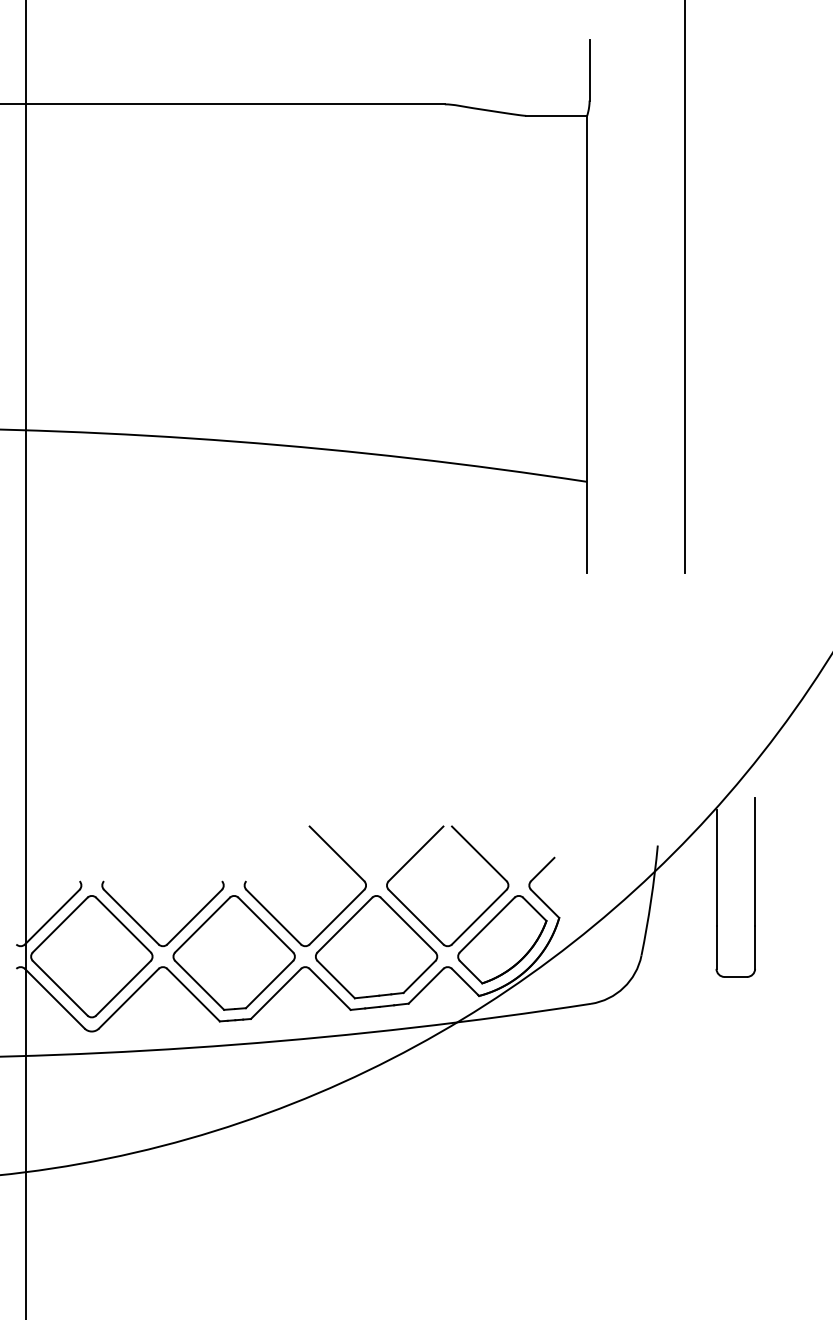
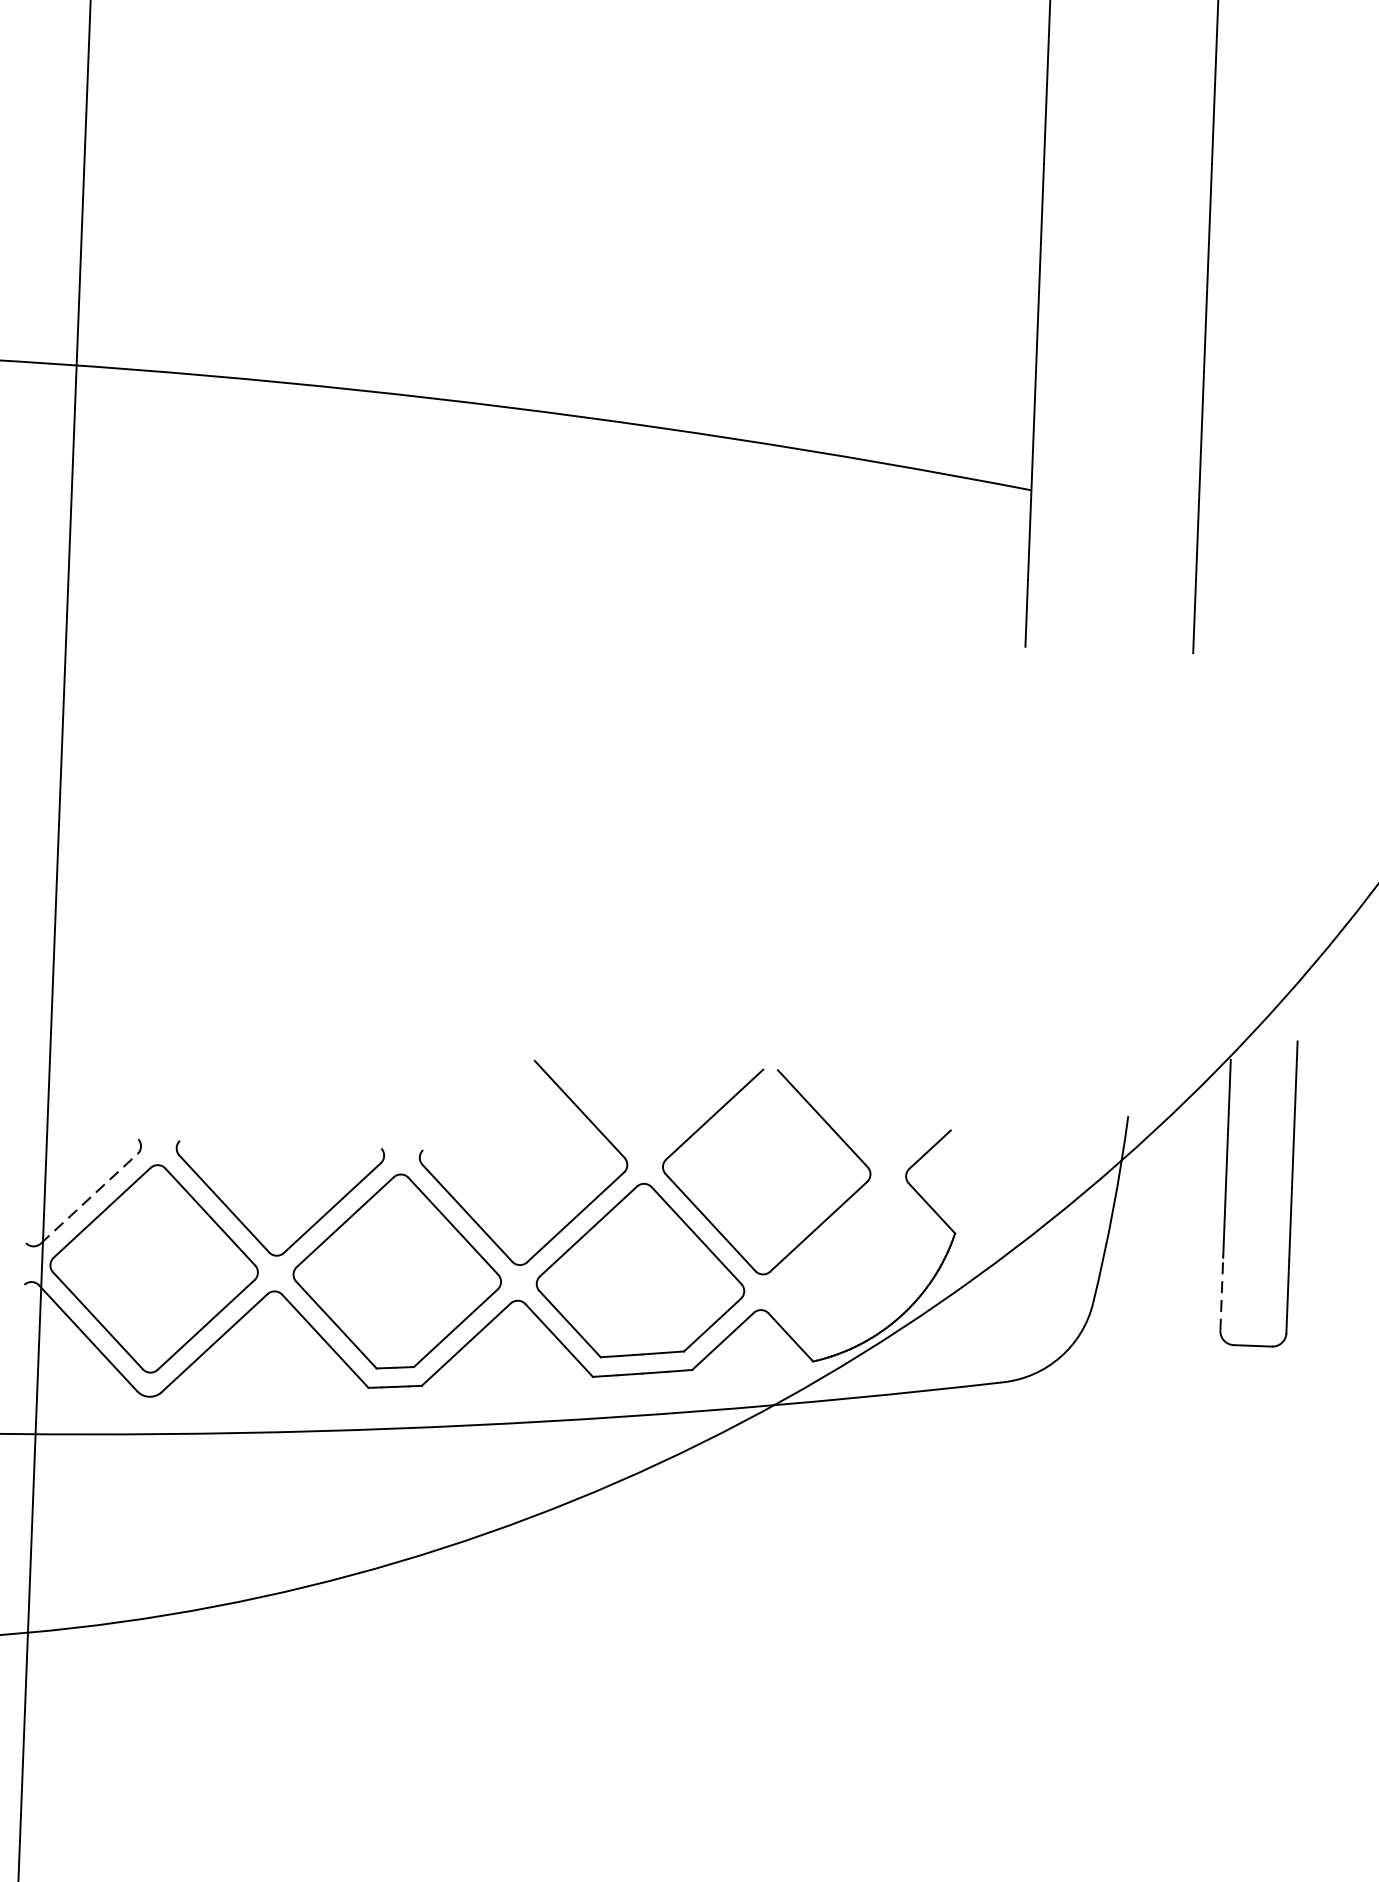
line: (52, 917) -> (89, 1199), solid -> dashed
part: (502, 939) -> (856, 1266), removed
line: (716, 947) -> (1221, 1294), solid -> dashed

